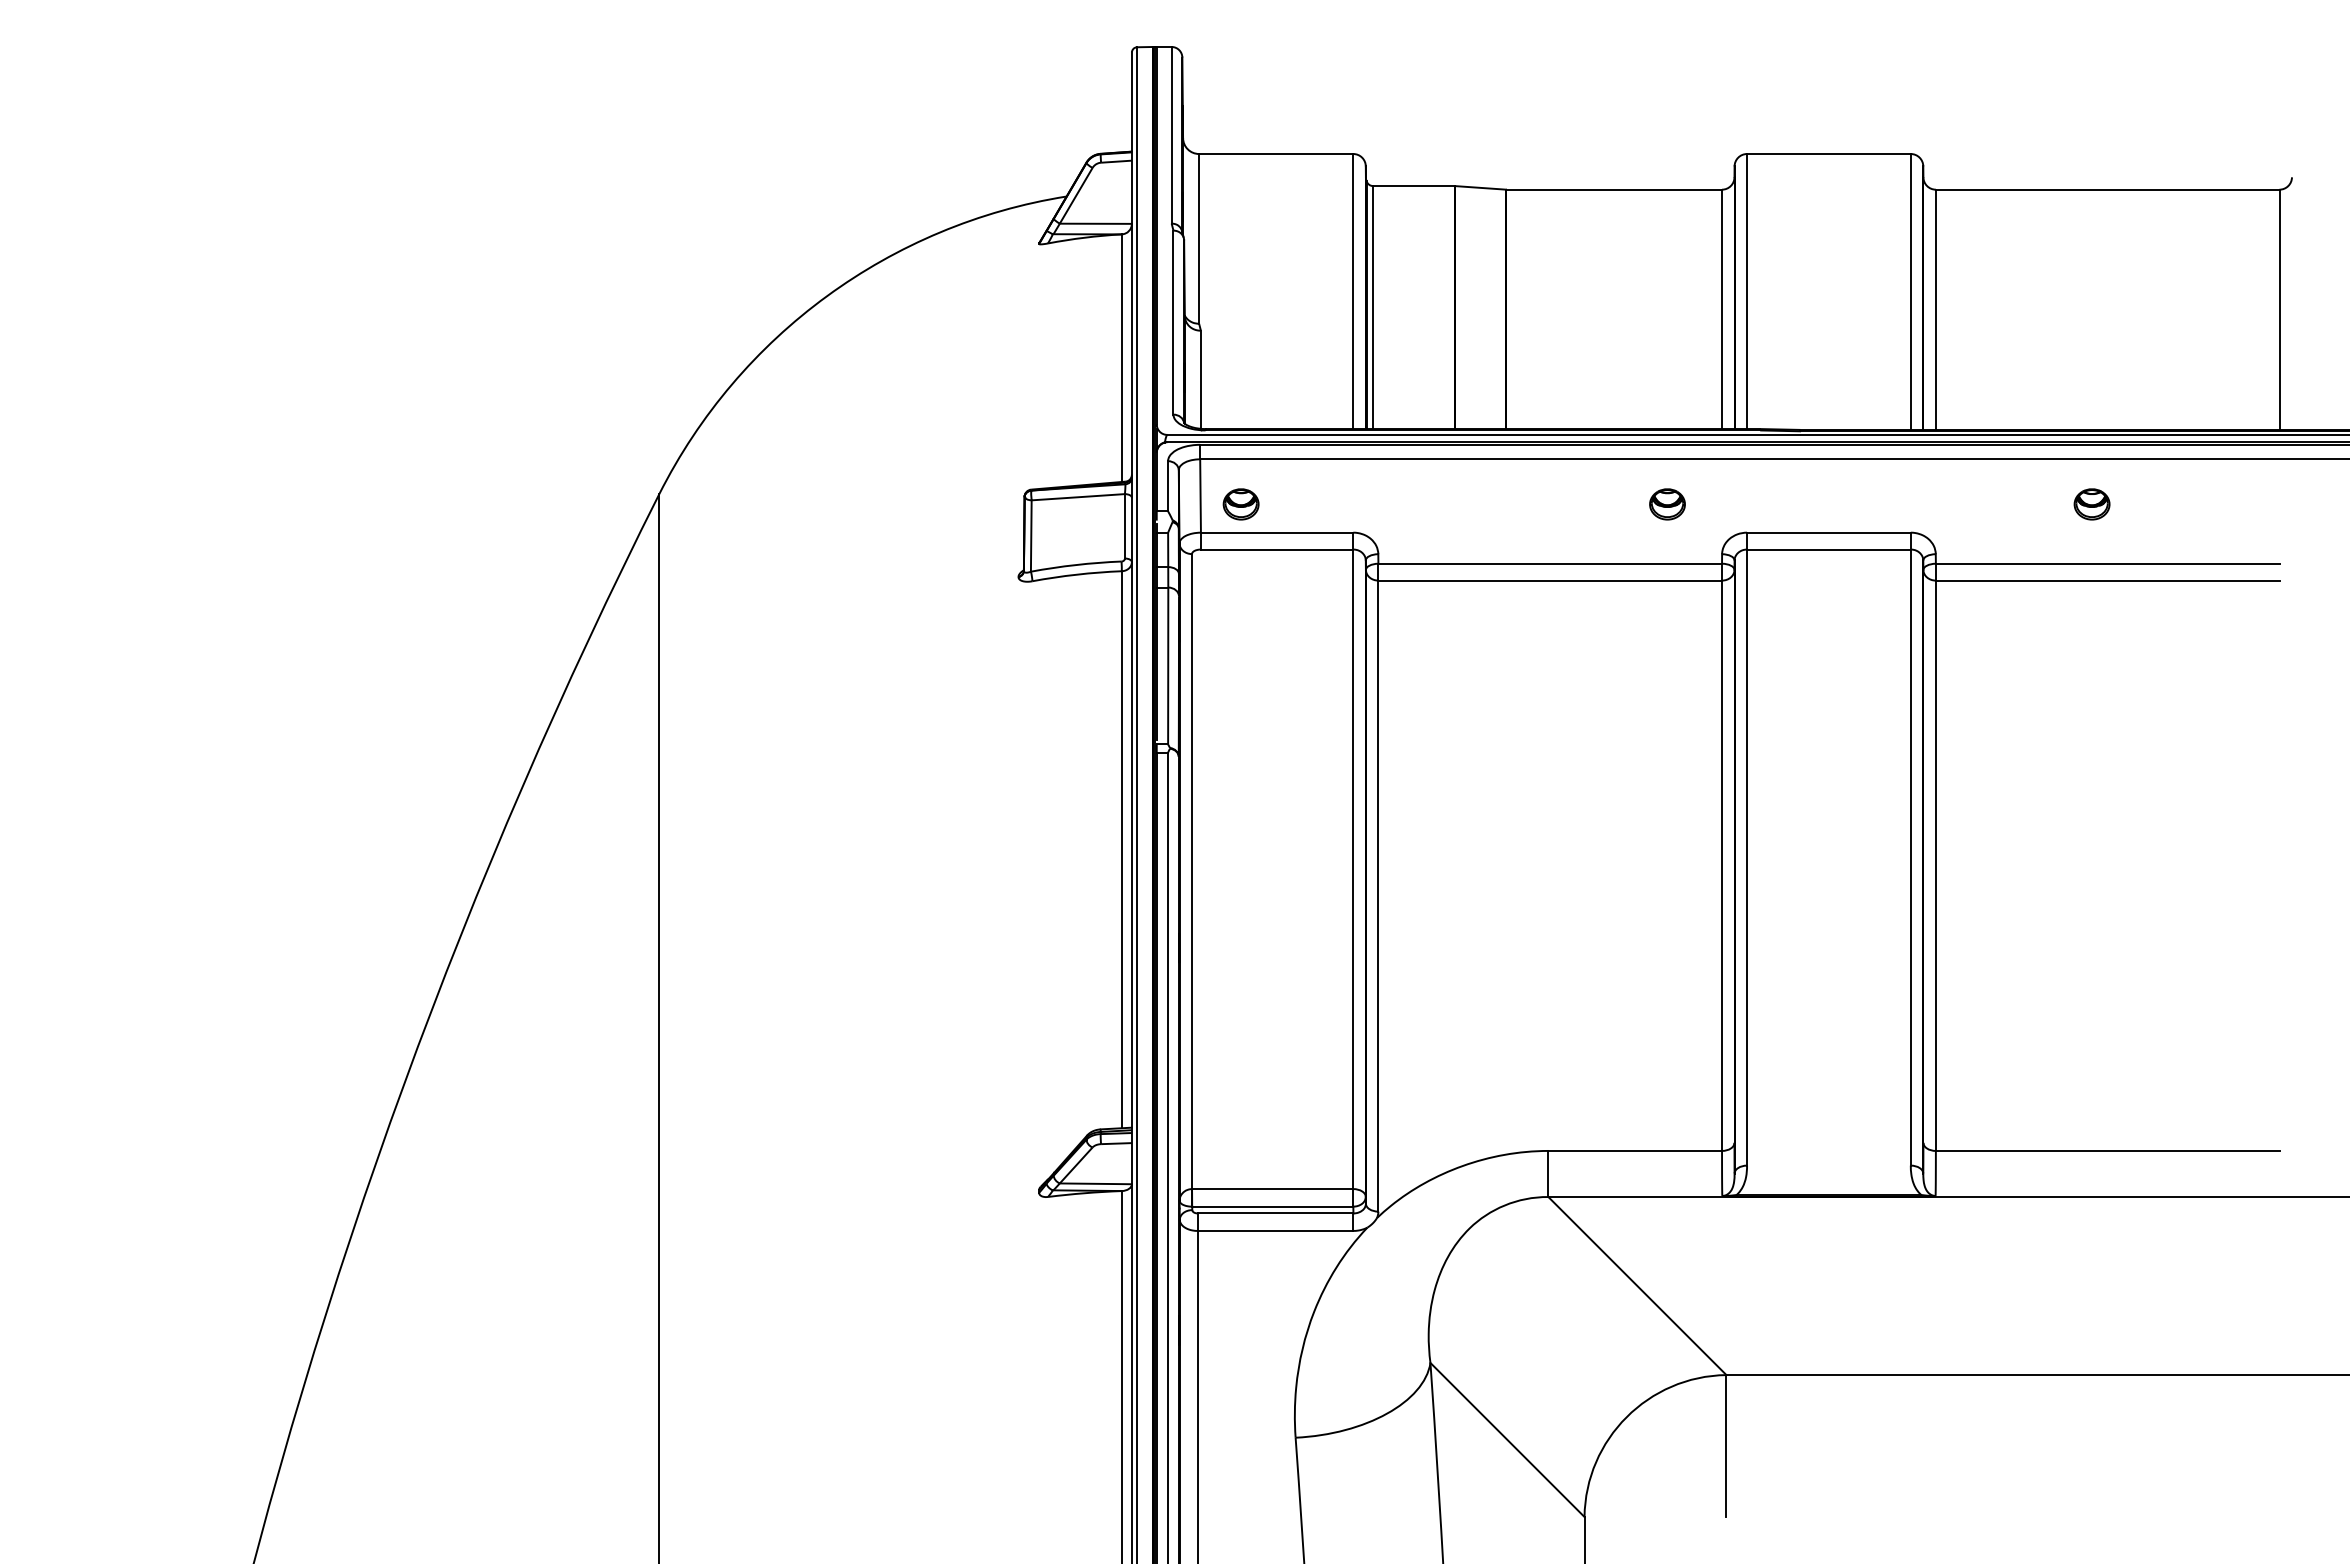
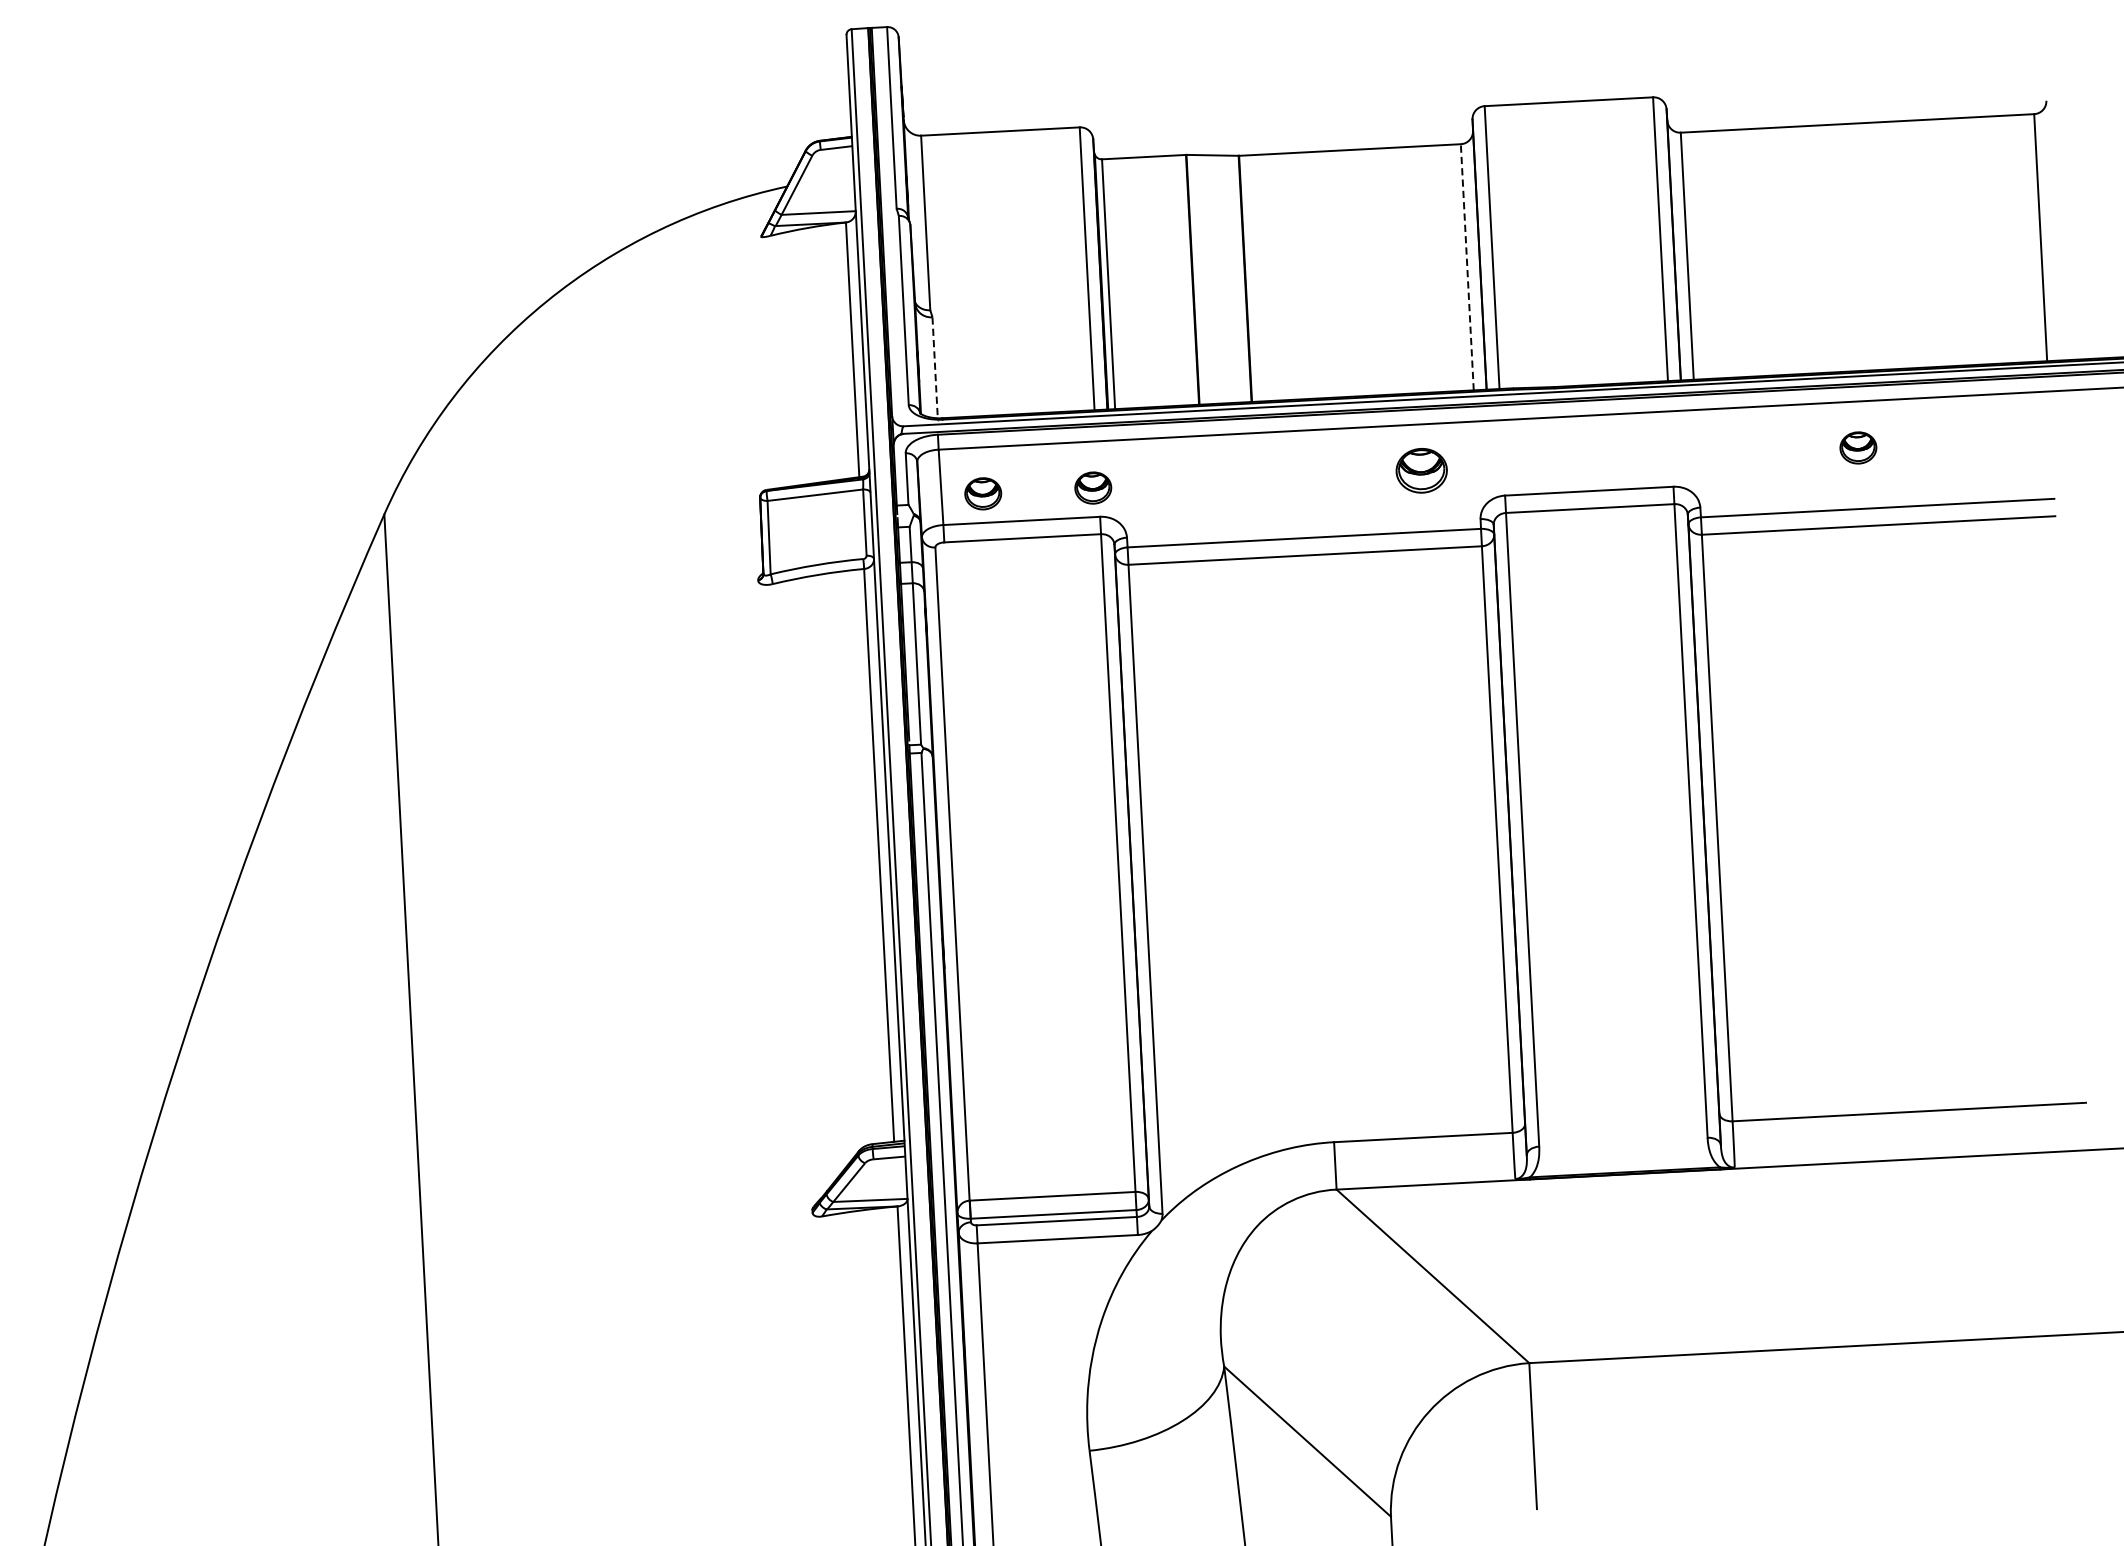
line: (1722, 309) -> (1467, 267), solid -> dashed
line: (1200, 380) -> (934, 368), solid -> dashed
part: (1347, 504) -> (1092, 488), added
part: (1667, 504) -> (1421, 470), size x1.4

